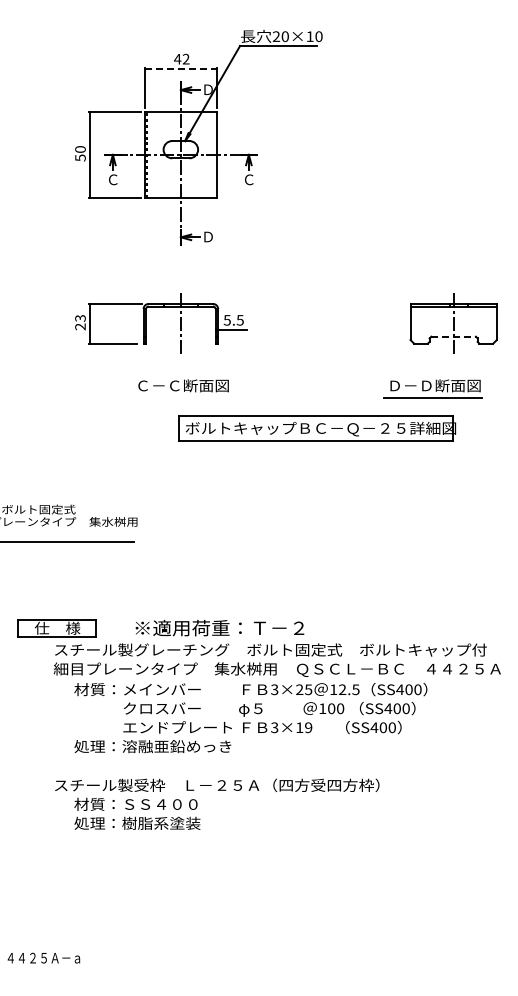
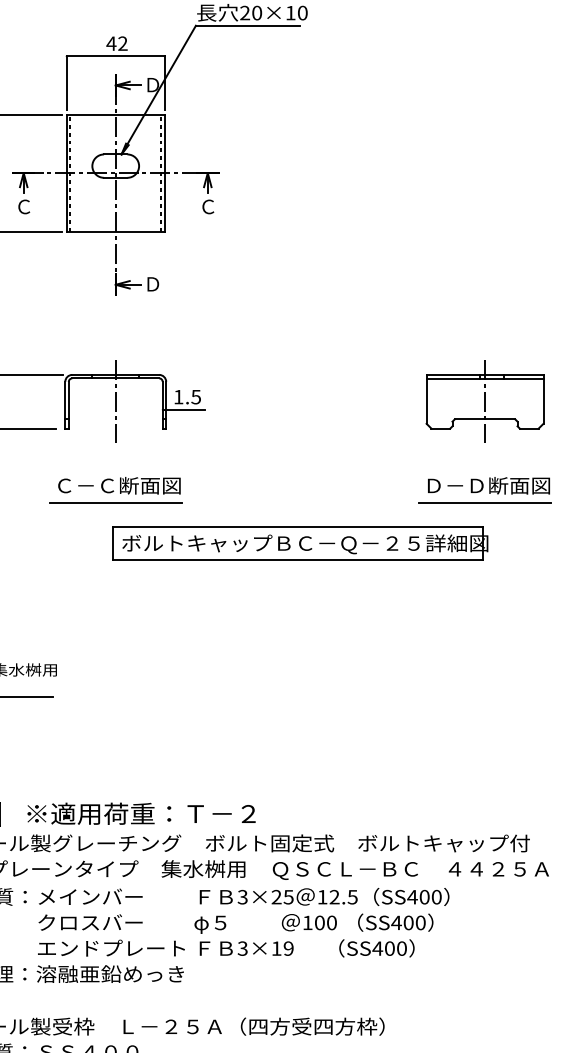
line: (181, 68) -> (116, 56), dashed -> solid
line: (214, 154) -> (161, 172), added
text: (226, 320) -> (177, 397), 5.5 -> 1.5
line: (454, 336) -> (486, 419), dashed -> solid
part: (432, 388) -> (484, 489), moved
line: (180, 398) -> (115, 502), added
text: (219, 628) -> (140, 814), moved

